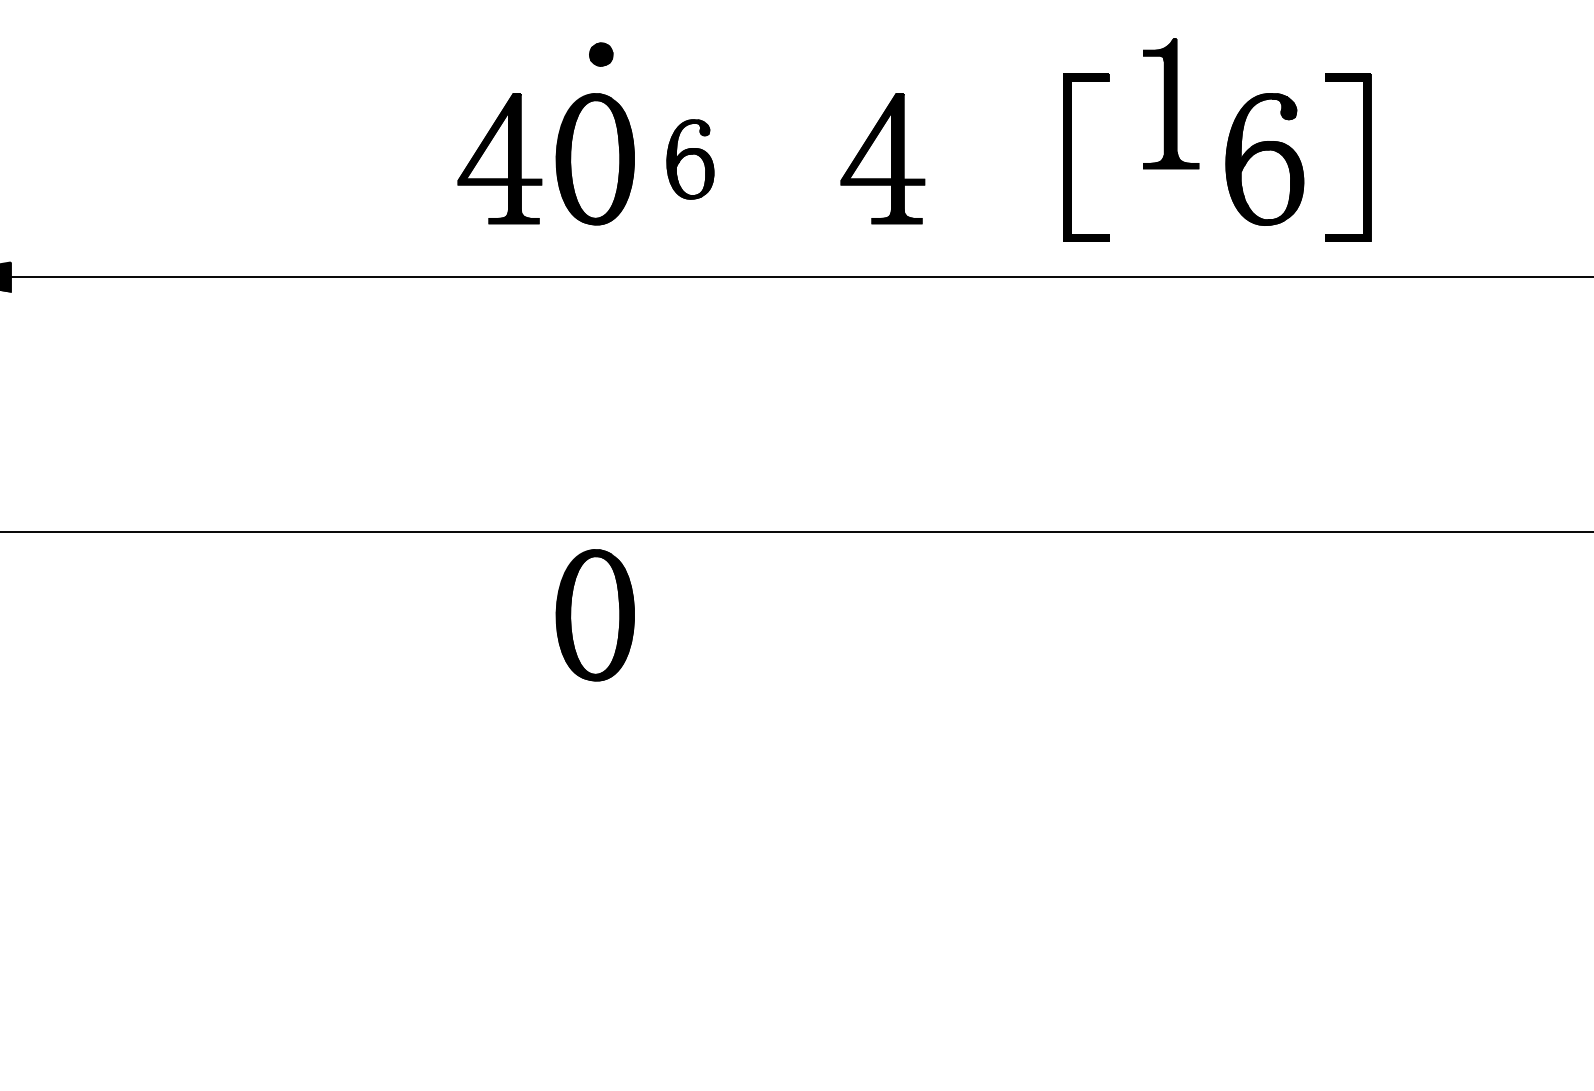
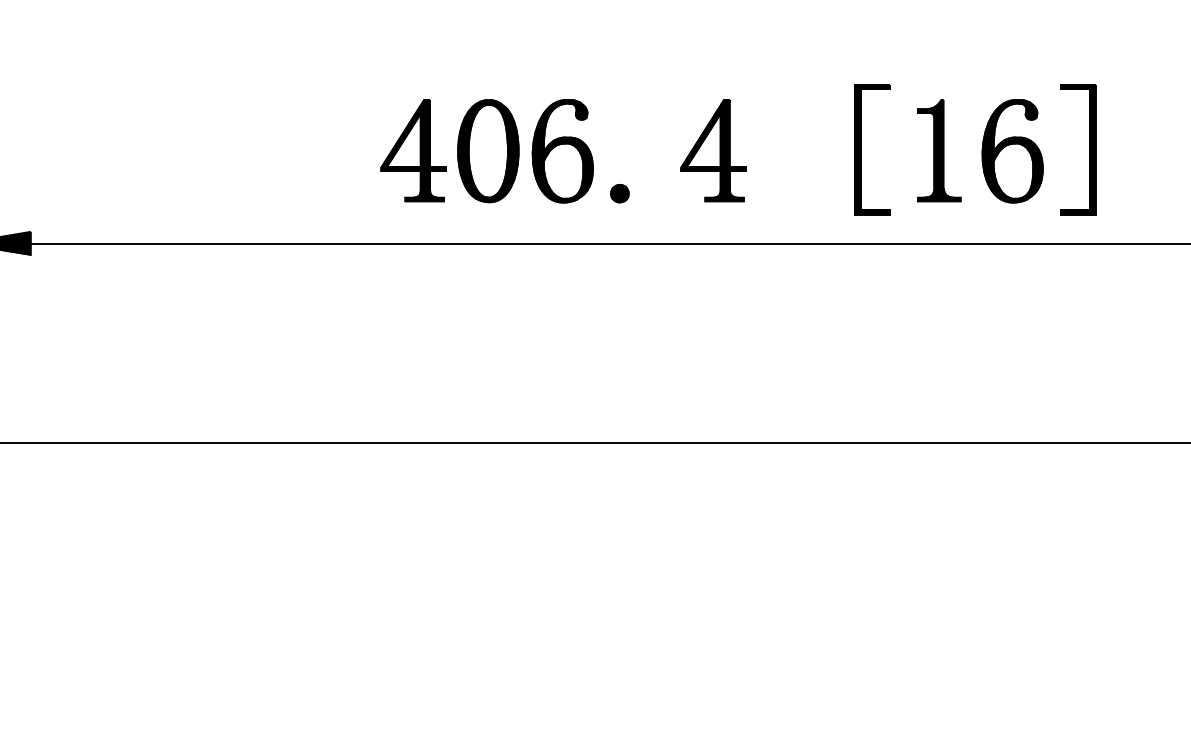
part: (601, 54) -> (620, 193), moved
part: (1171, 103) -> (939, 150), moved
part: (690, 159) -> (562, 151), size x1.67
part: (594, 615) -> (487, 508), removed

